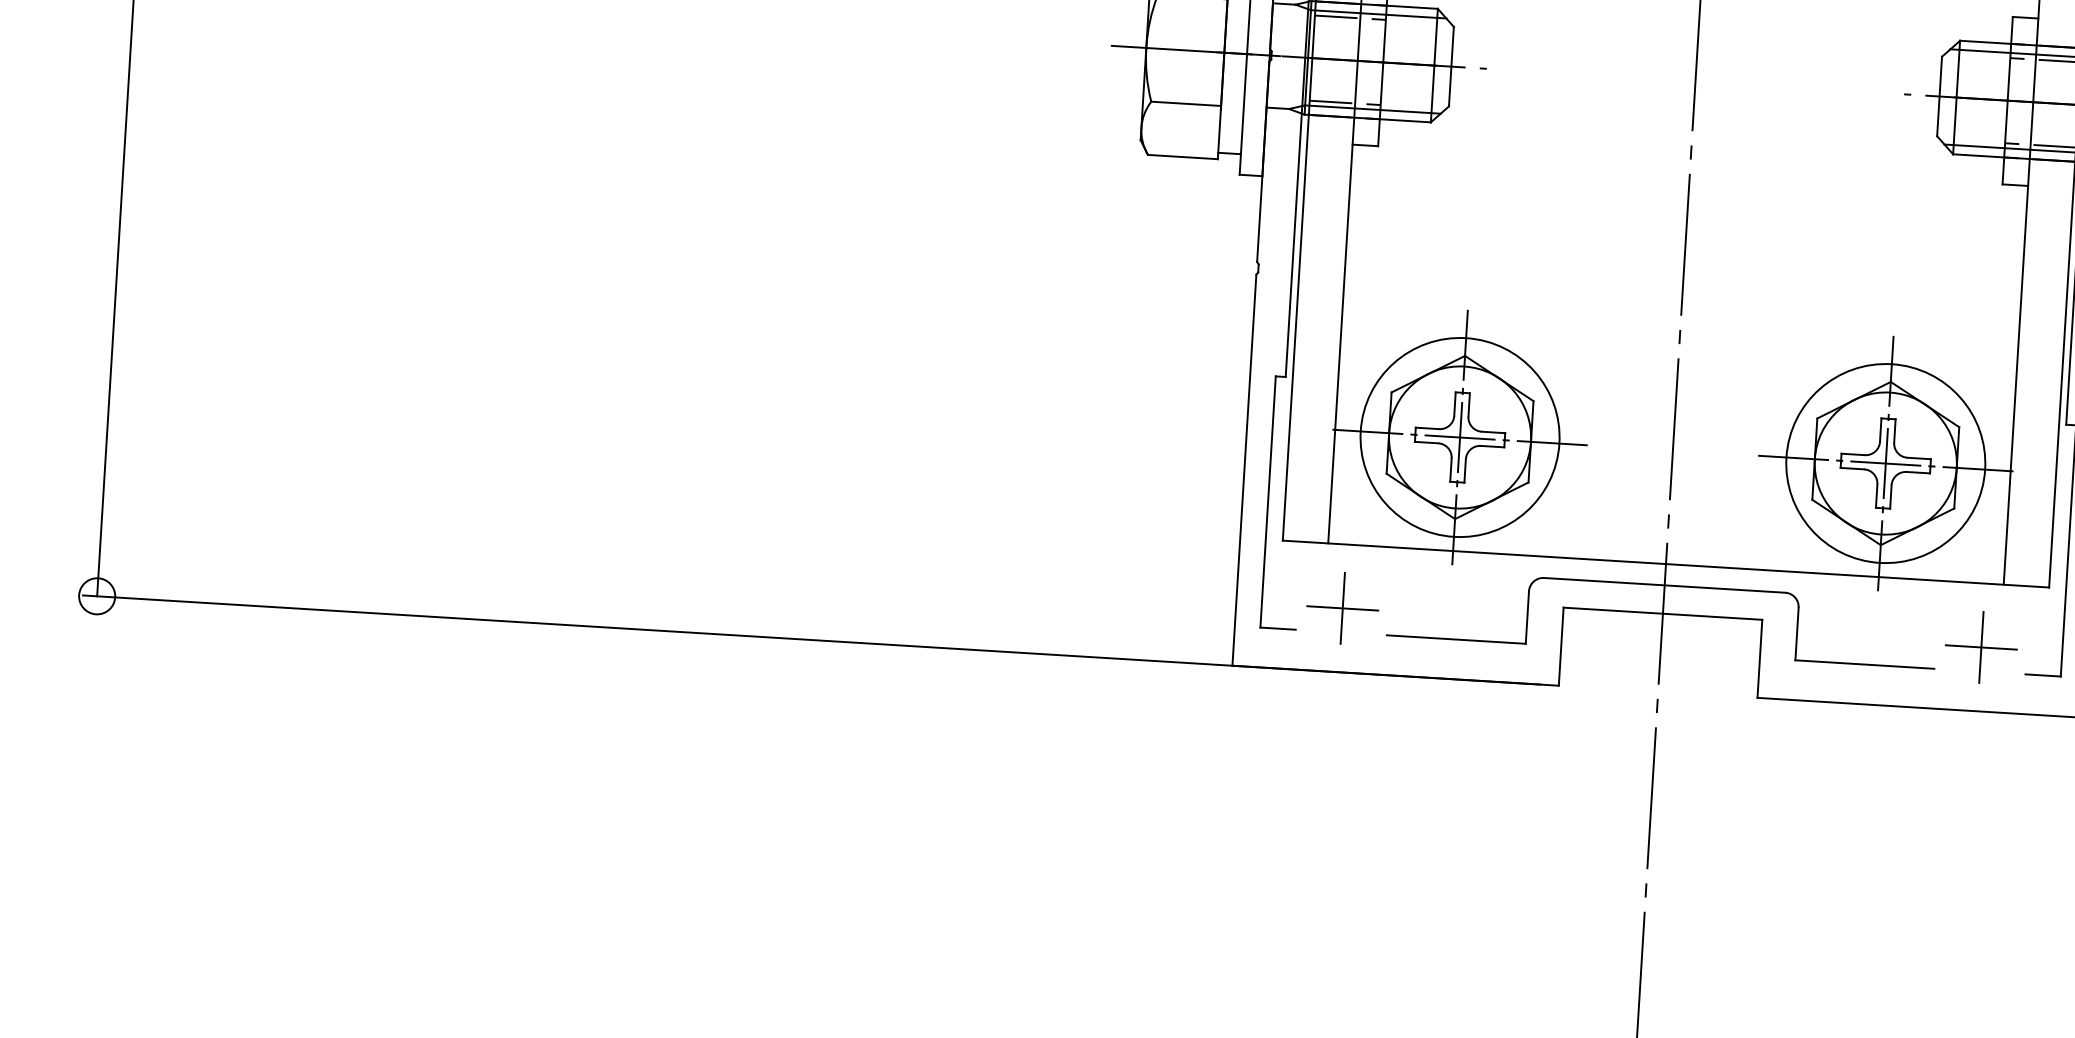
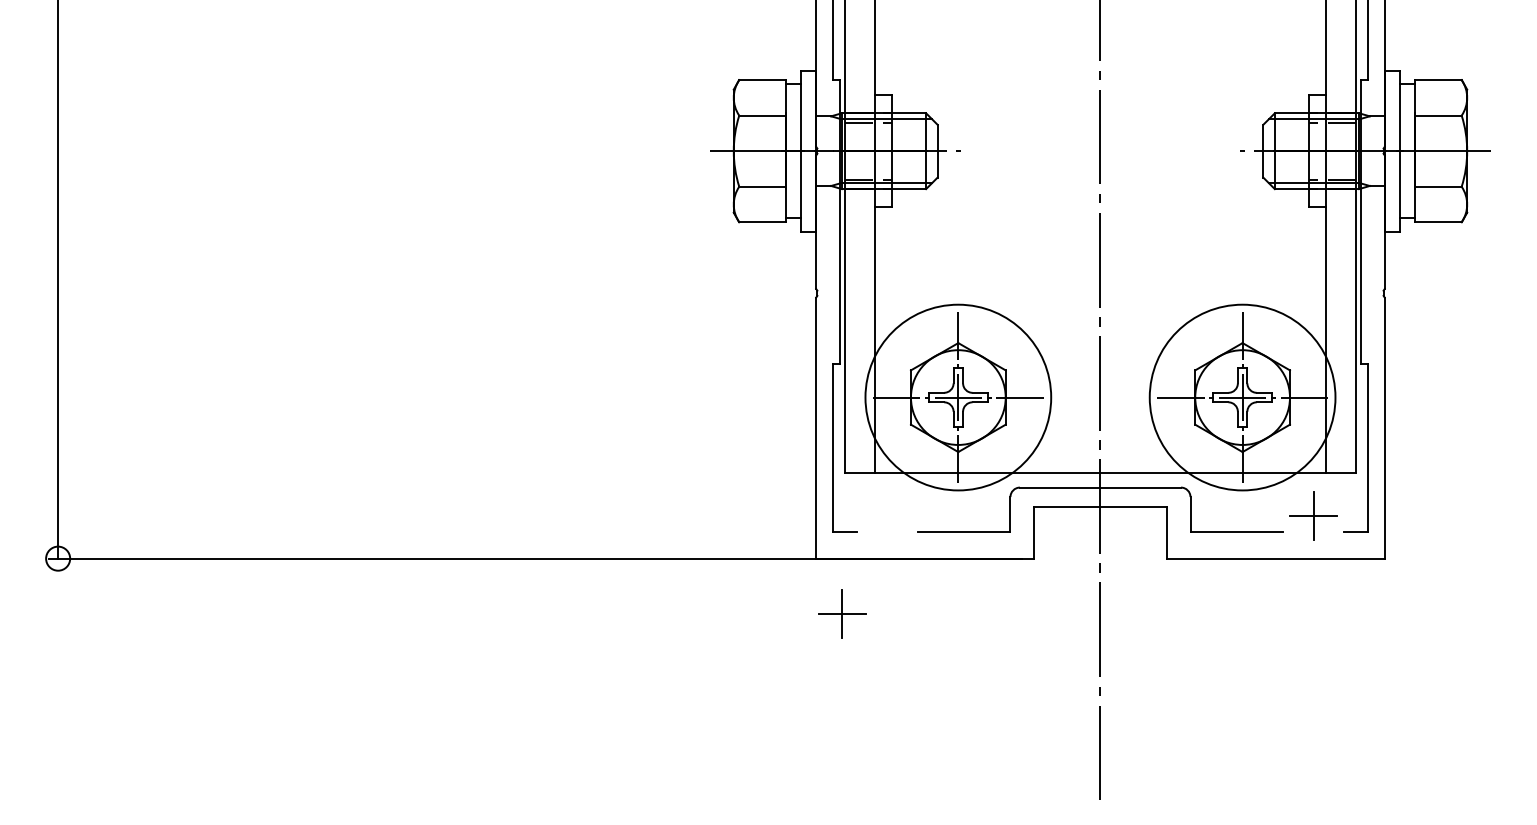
circle: (1460, 437) -> (958, 397), size x1.4
circle: (1885, 463) -> (1242, 397), size x1.4
part: (1343, 607) -> (842, 613), moved

